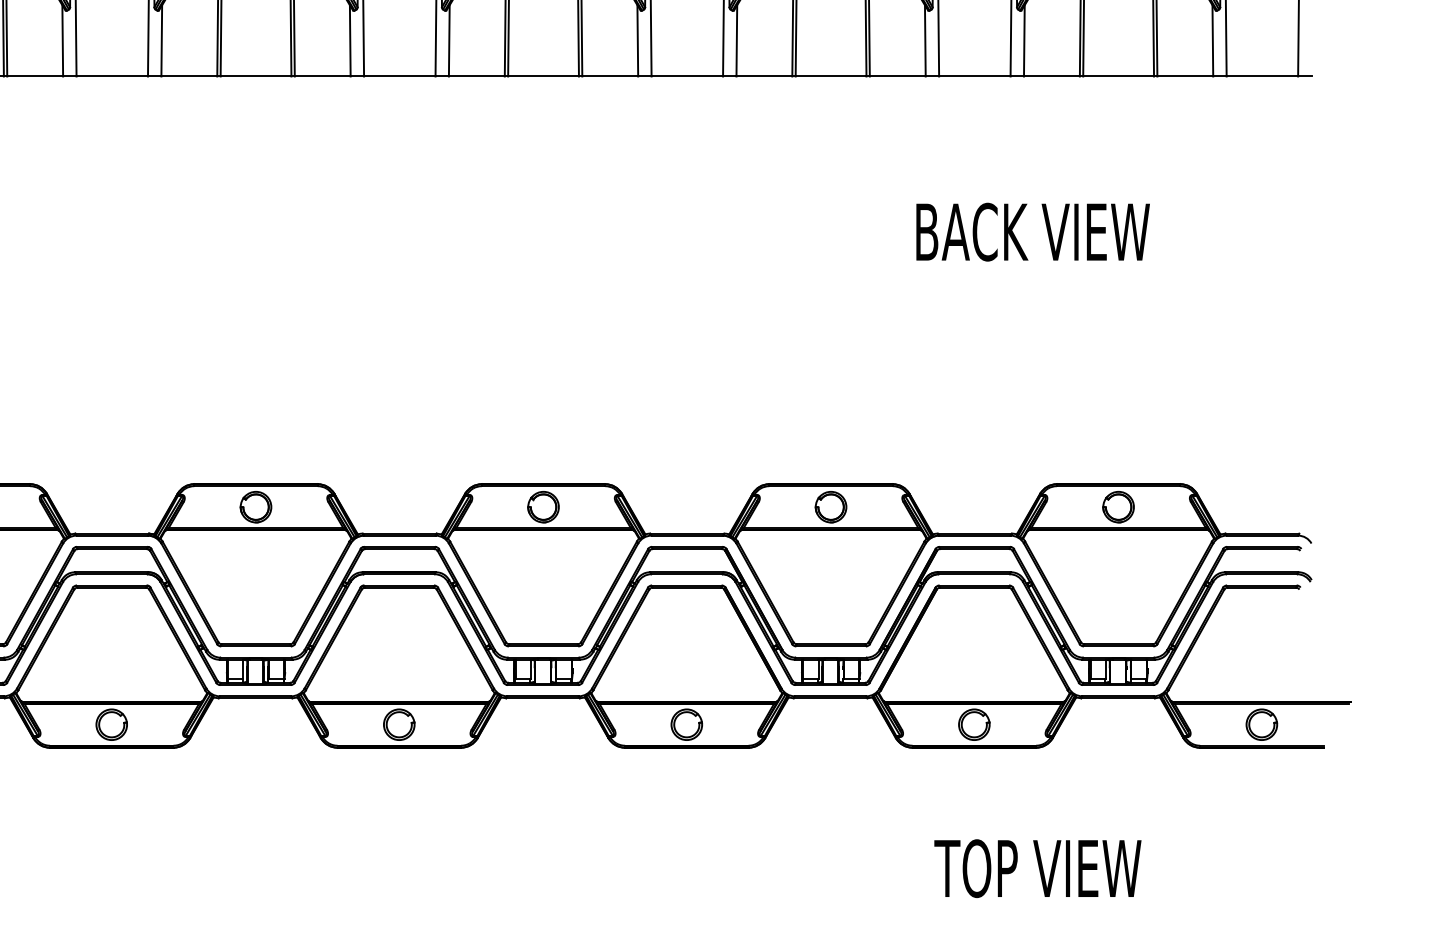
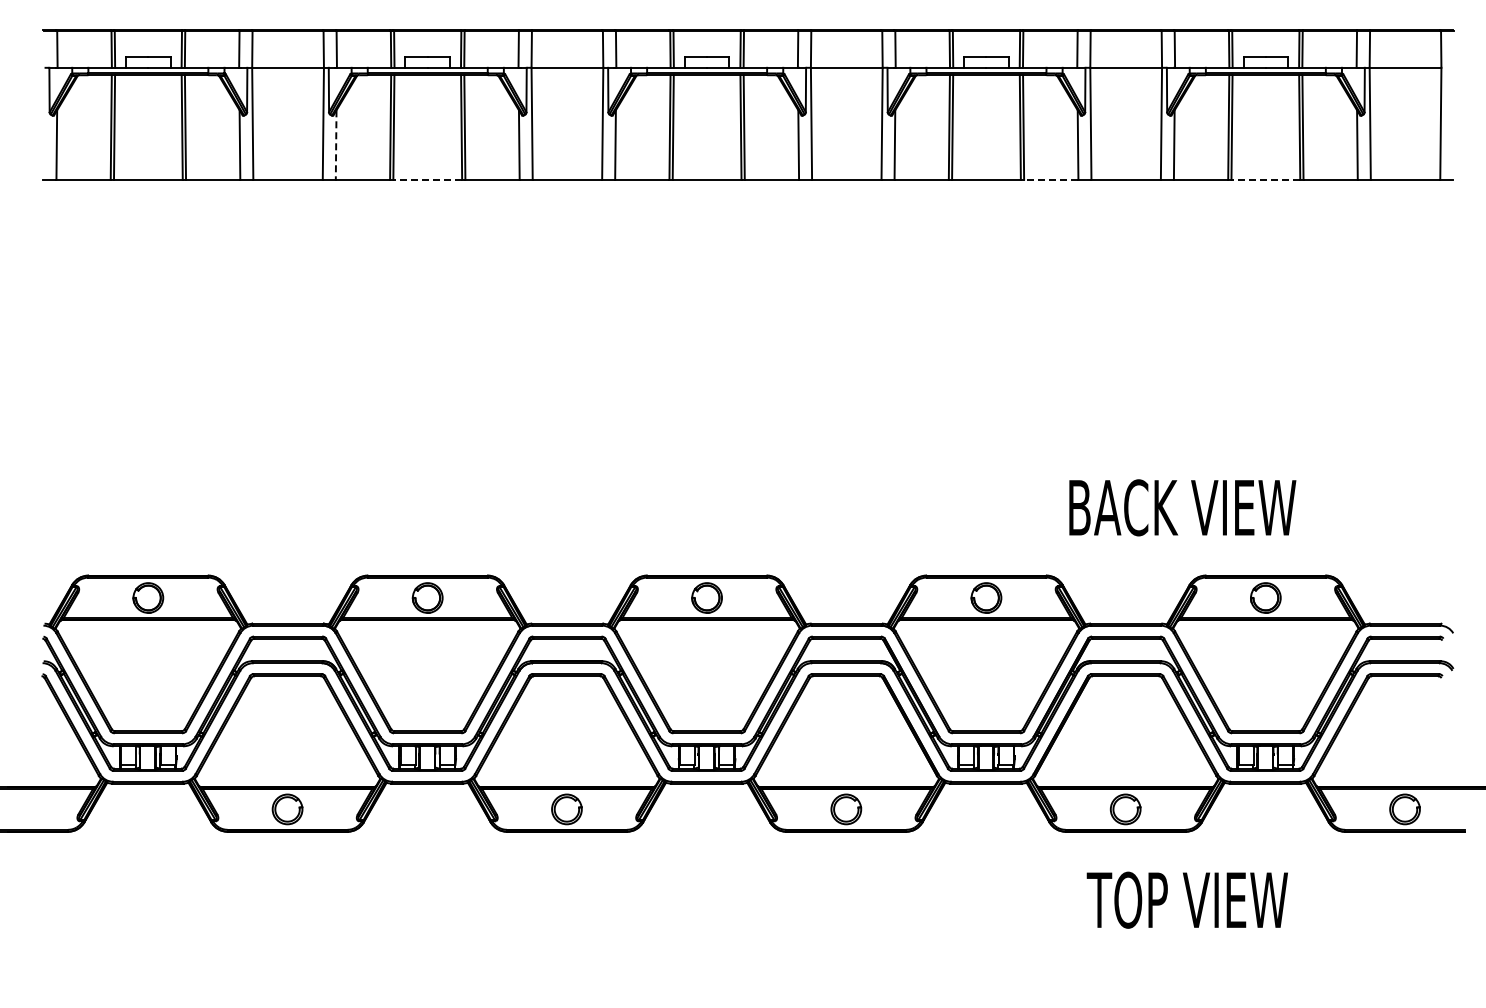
line: (162, 40) -> (336, 144), solid -> dashed
line: (255, 76) -> (427, 179), solid -> dashed
line: (896, 76) -> (1050, 179), solid -> dashed
line: (1118, 76) -> (1265, 179), solid -> dashed
text: (1032, 231) -> (1182, 507), moved
text: (1036, 867) -> (1186, 899), moved

